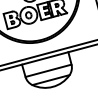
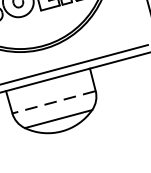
line: (48, 70) -> (53, 101), solid -> dashed

